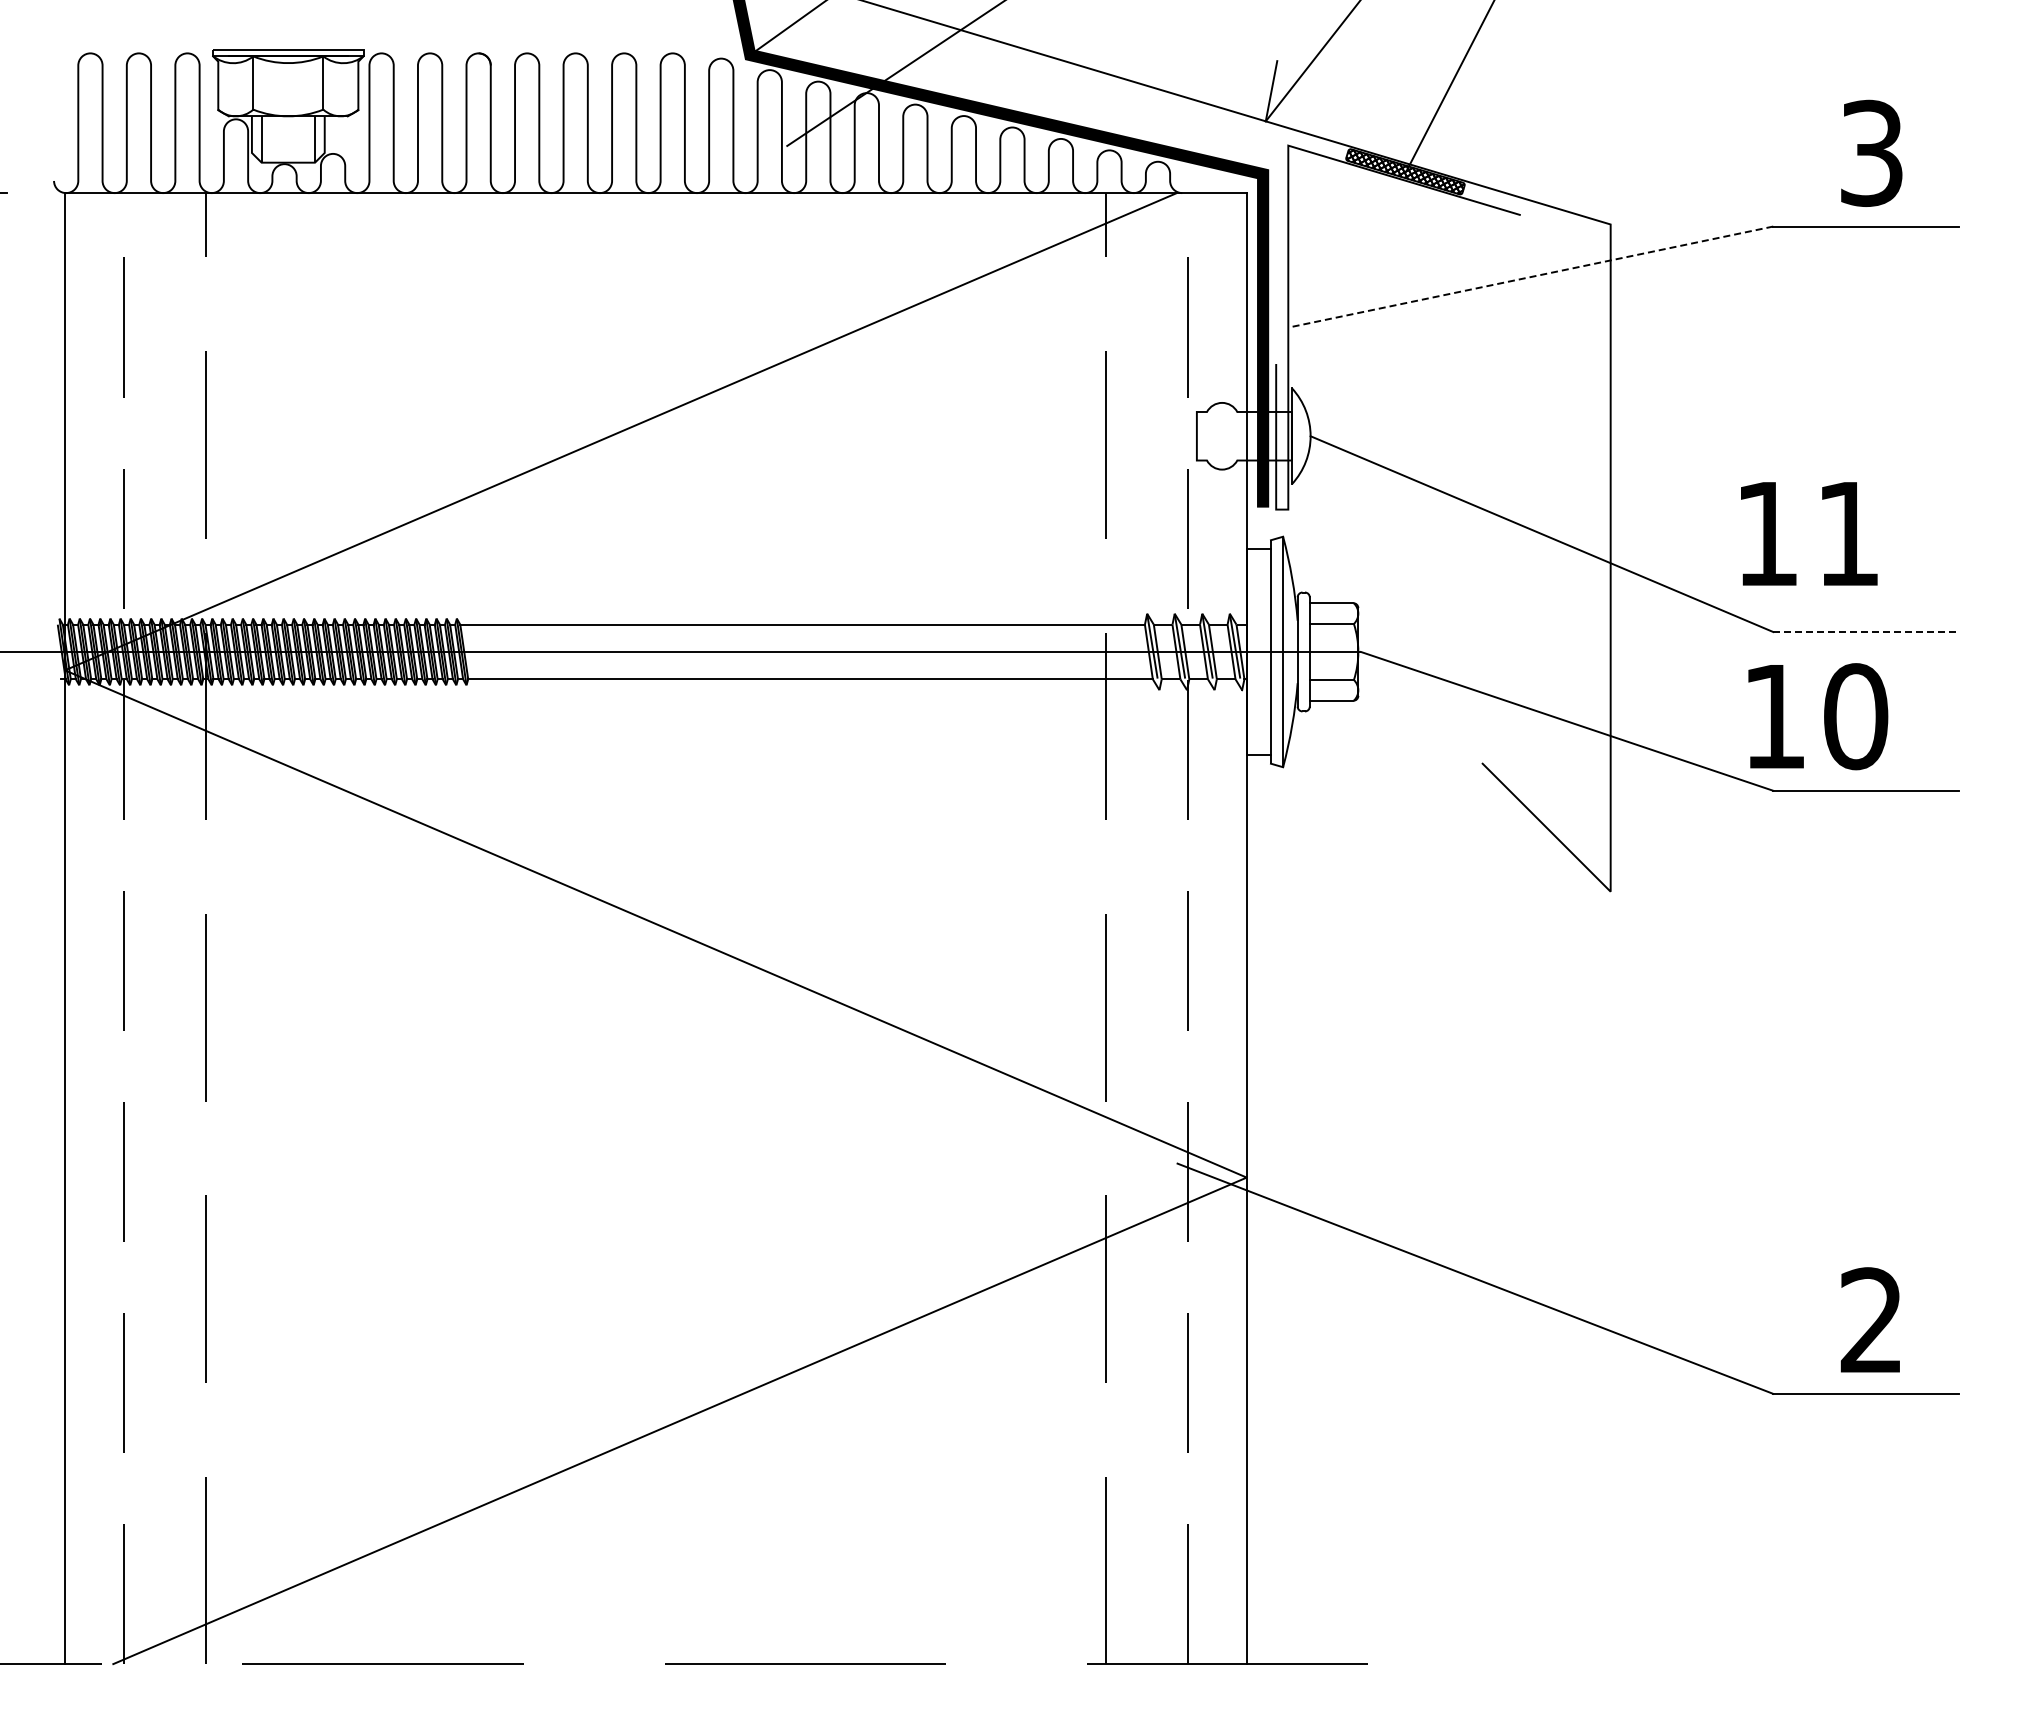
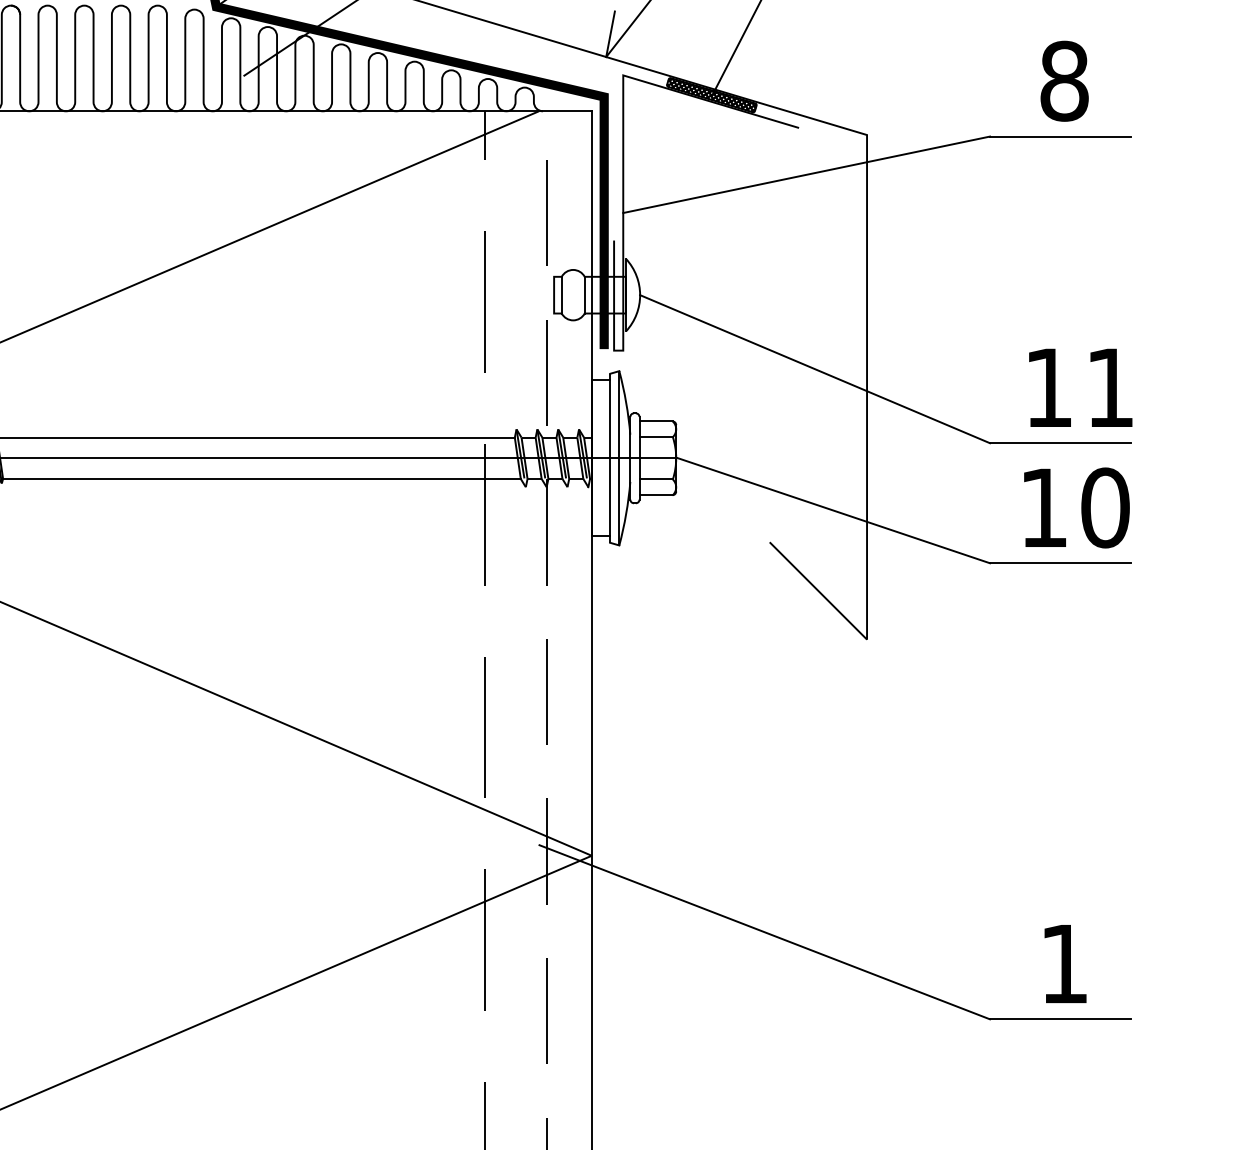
text: (1871, 152) -> (1064, 80), 3 -> 8
line: (1530, 277) -> (806, 175), dashed -> solid
line: (1206, 436) -> (561, 295), added
line: (1237, 436) -> (584, 295), added
text: (1809, 533) -> (1080, 387), moved
line: (1866, 632) -> (1060, 443), dashed -> solid
text: (1818, 716) -> (1077, 507), moved
text: (1870, 1319) -> (1063, 963), 2 -> 1

